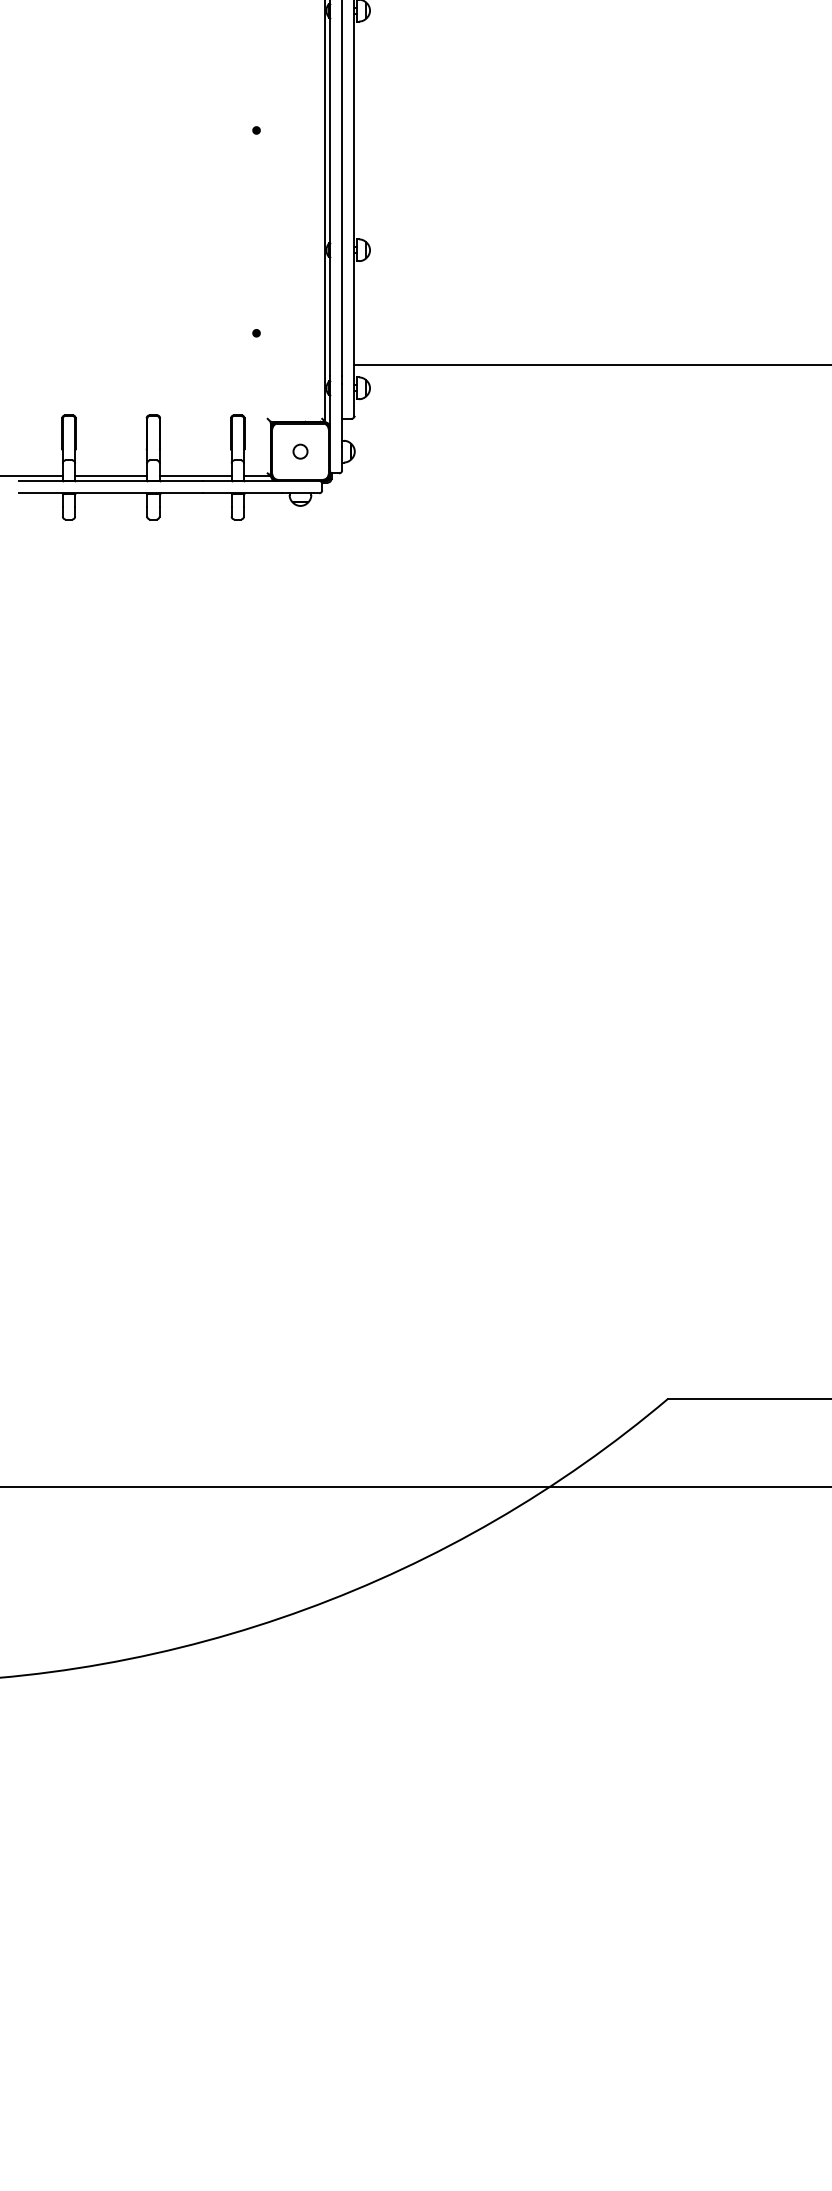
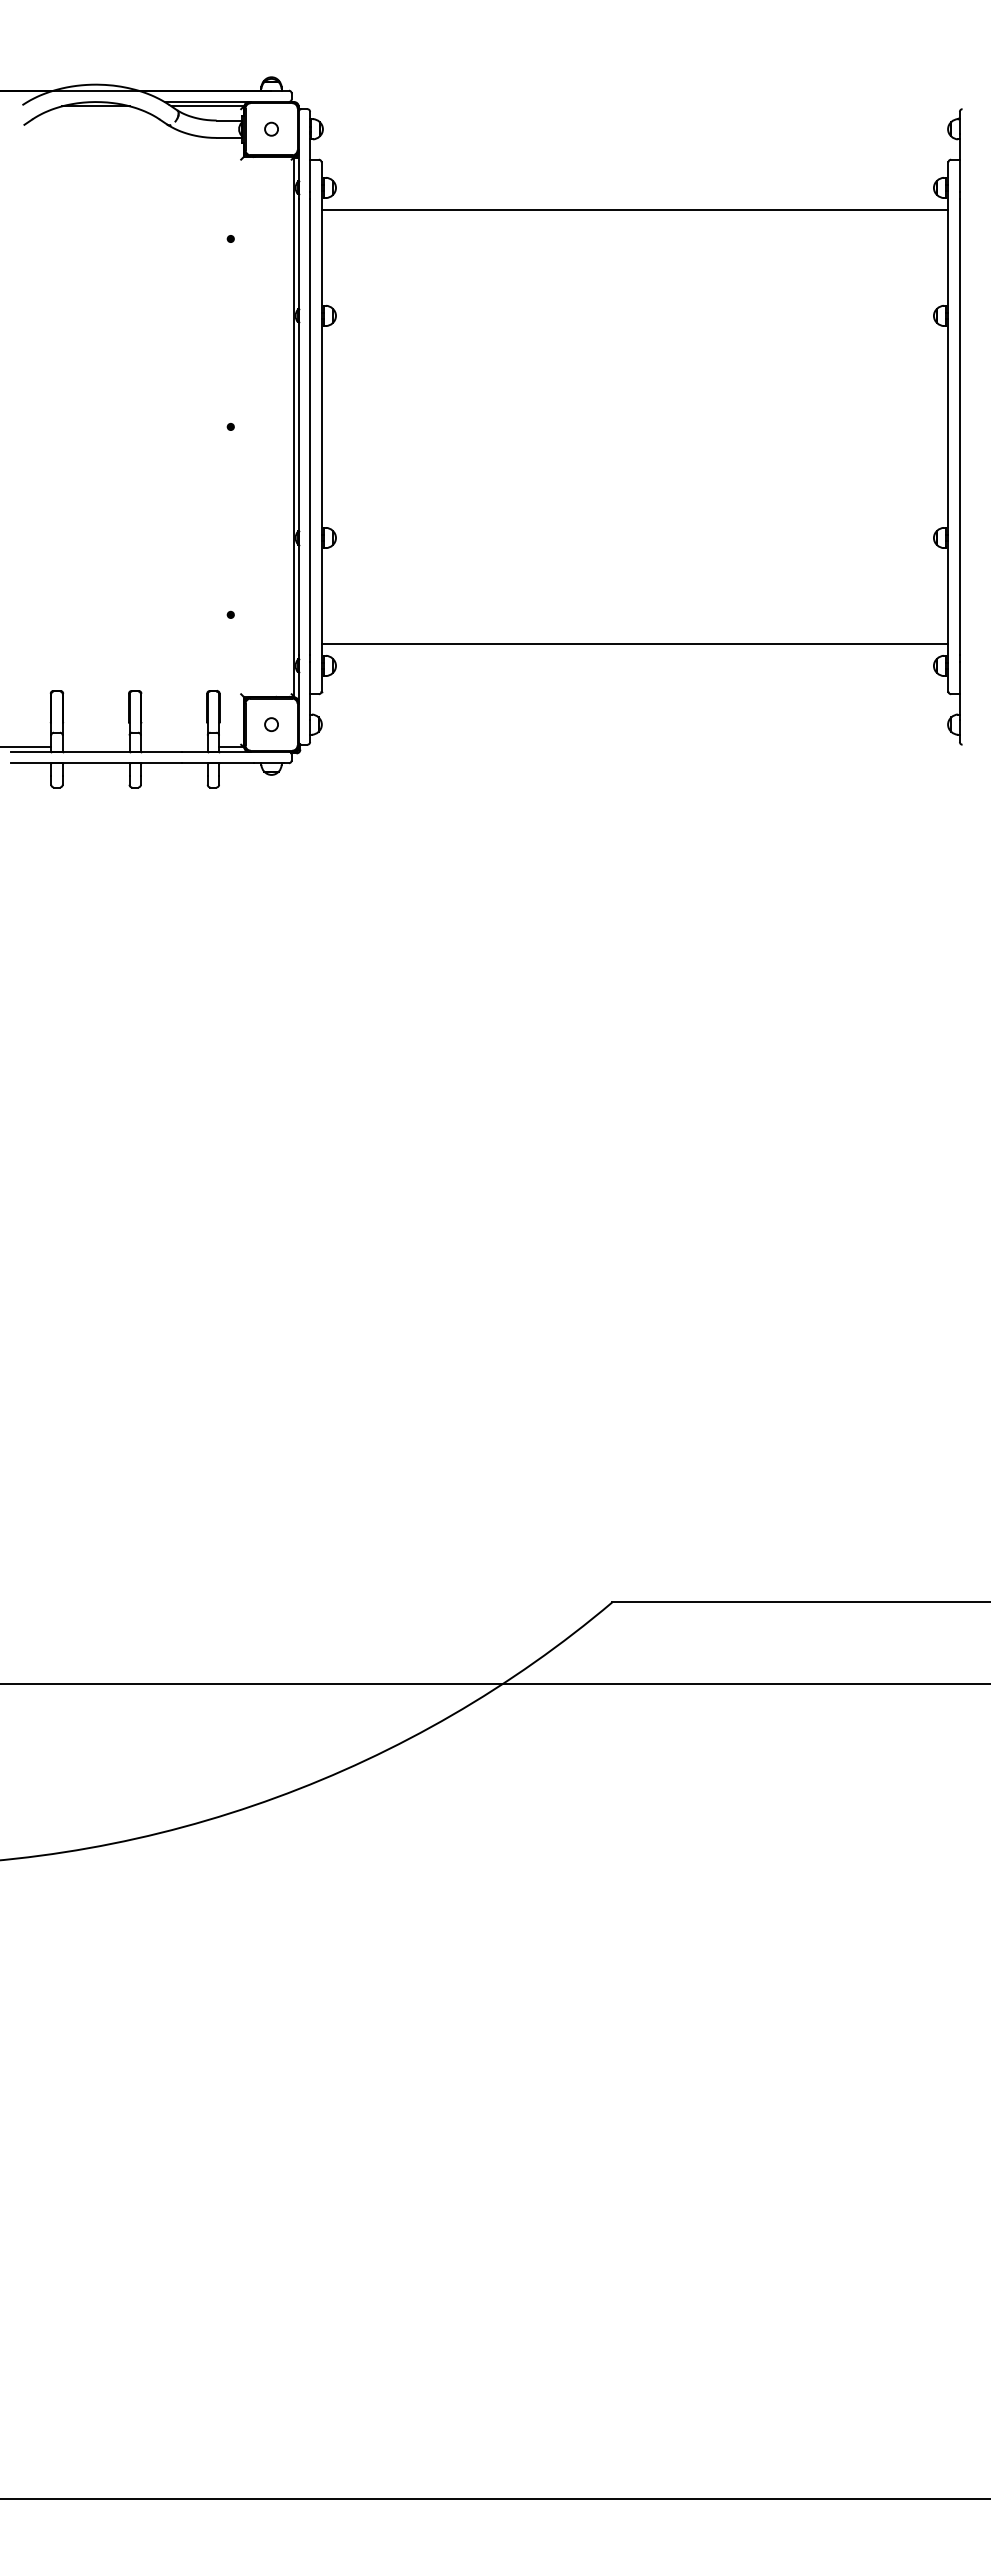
line: (110, 476) -> (95, 747), removed
line: (194, 476) -> (173, 747), removed

